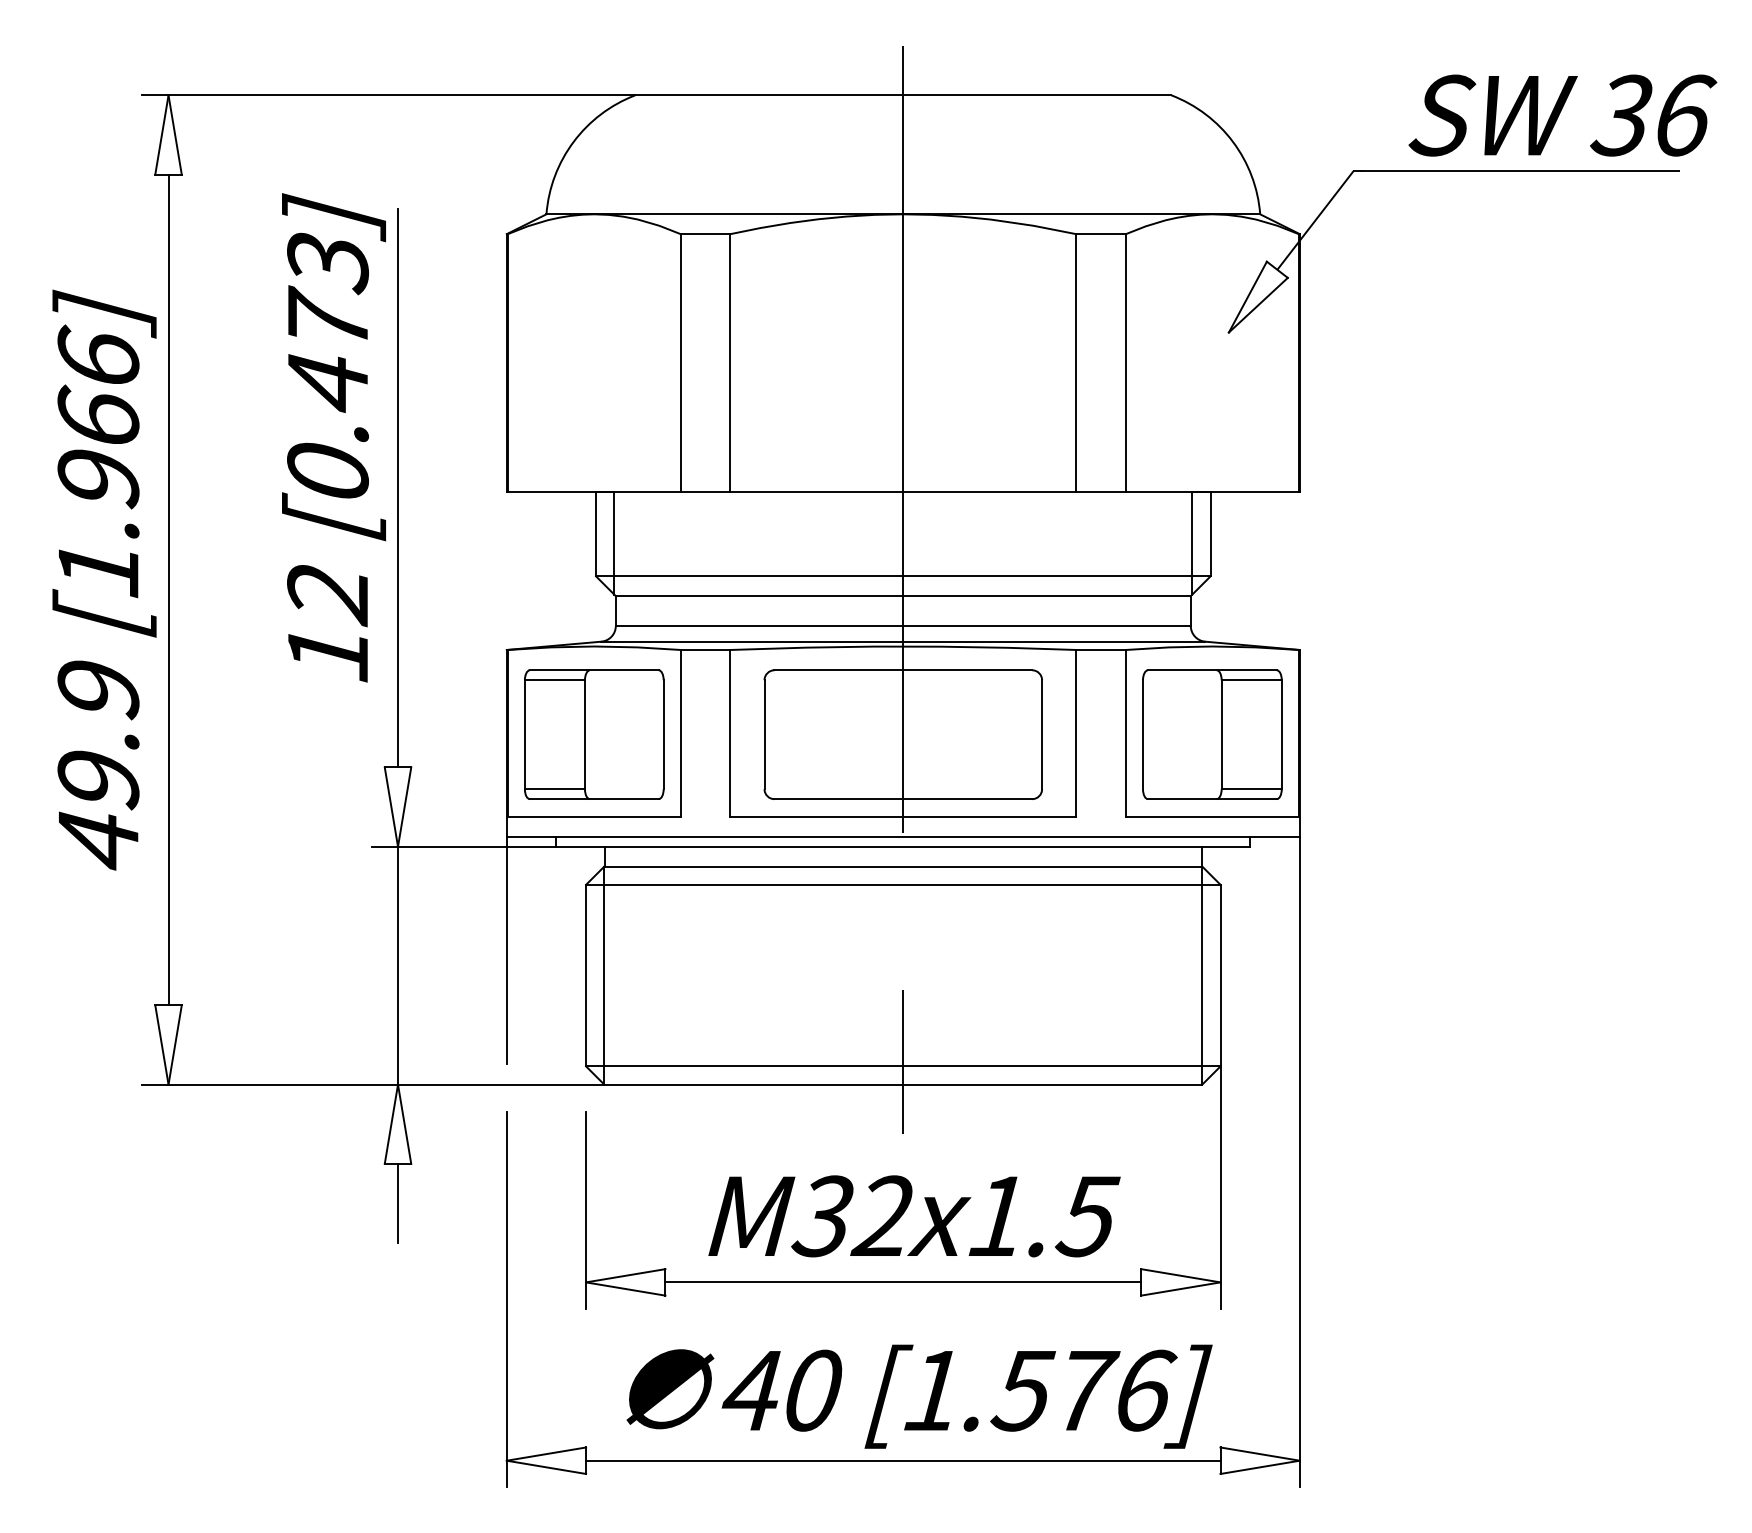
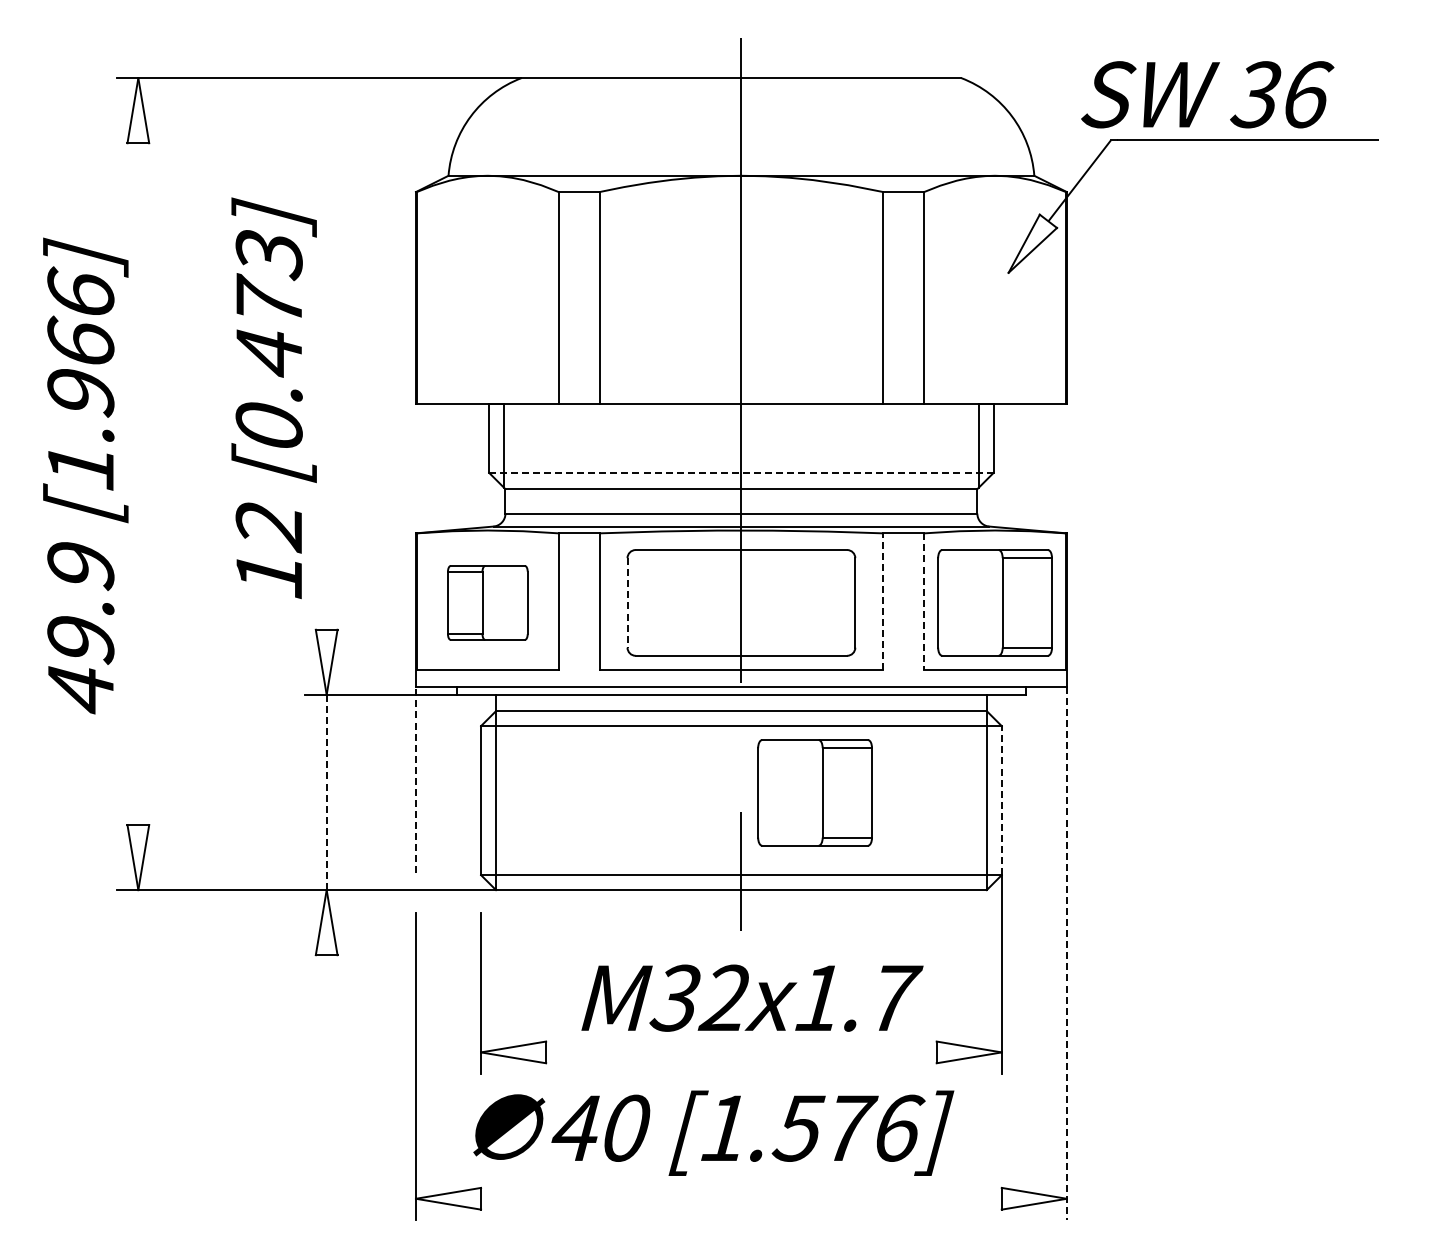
text: (1562, 115) -> (1207, 94), moved
text: (333, 438) -> (273, 398), moved
line: (397, 488) -> (326, 400), removed
line: (902, 575) -> (740, 472), solid -> dashed
line: (168, 590) -> (138, 484), removed
line: (1076, 732) -> (883, 601), solid -> dashed
line: (1126, 732) -> (924, 601), solid -> dashed
part: (593, 734) -> (487, 602), size x0.7
line: (764, 734) -> (627, 602), solid -> dashed
line: (506, 949) -> (415, 779), solid -> dashed
line: (397, 965) -> (326, 792), solid -> dashed
part: (992, 965) -> (814, 792), added
line: (1220, 975) -> (1001, 800), solid -> dashed
line: (1299, 1161) -> (1066, 953), solid -> dashed
line: (397, 1203) -> (326, 987), removed
text: (1089, 1216) -> (894, 998), M32x1.5 -> M32x1.7
line: (903, 1282) -> (741, 1052), removed
text: (919, 1395) -> (713, 1132), moved
line: (903, 1460) -> (741, 1198), removed

